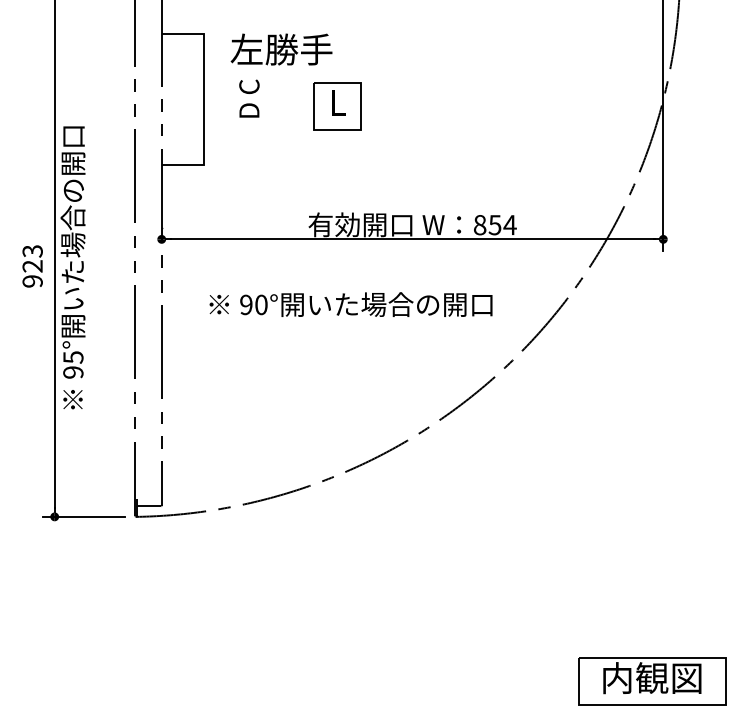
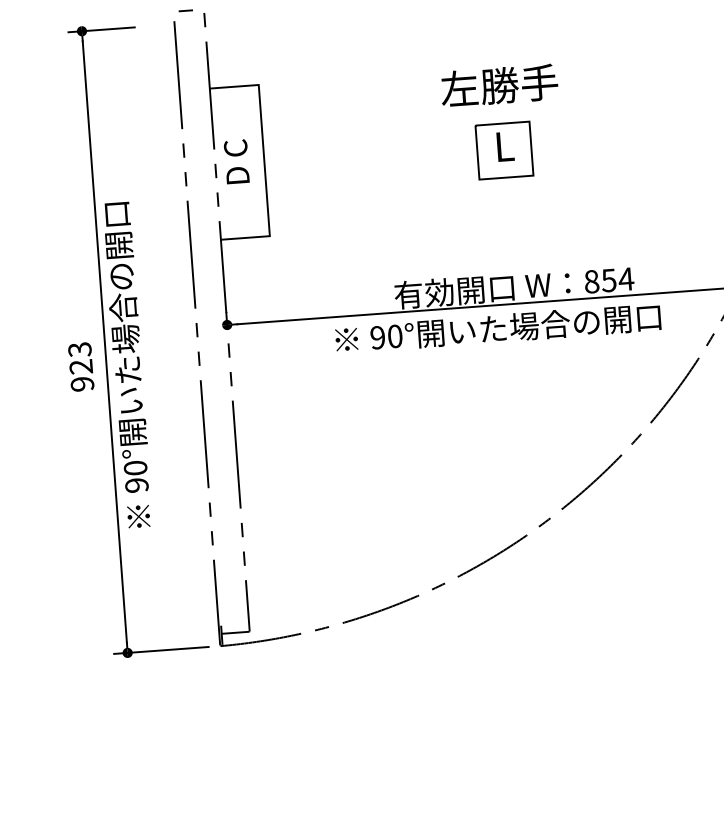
text: (281, 49) -> (499, 85), moved
text: (249, 98) -> (236, 161), moved
part: (337, 106) -> (504, 151), moved
text: (350, 304) -> (497, 328), moved
text: (73, 357) -> (135, 468), 95° -> 90°

